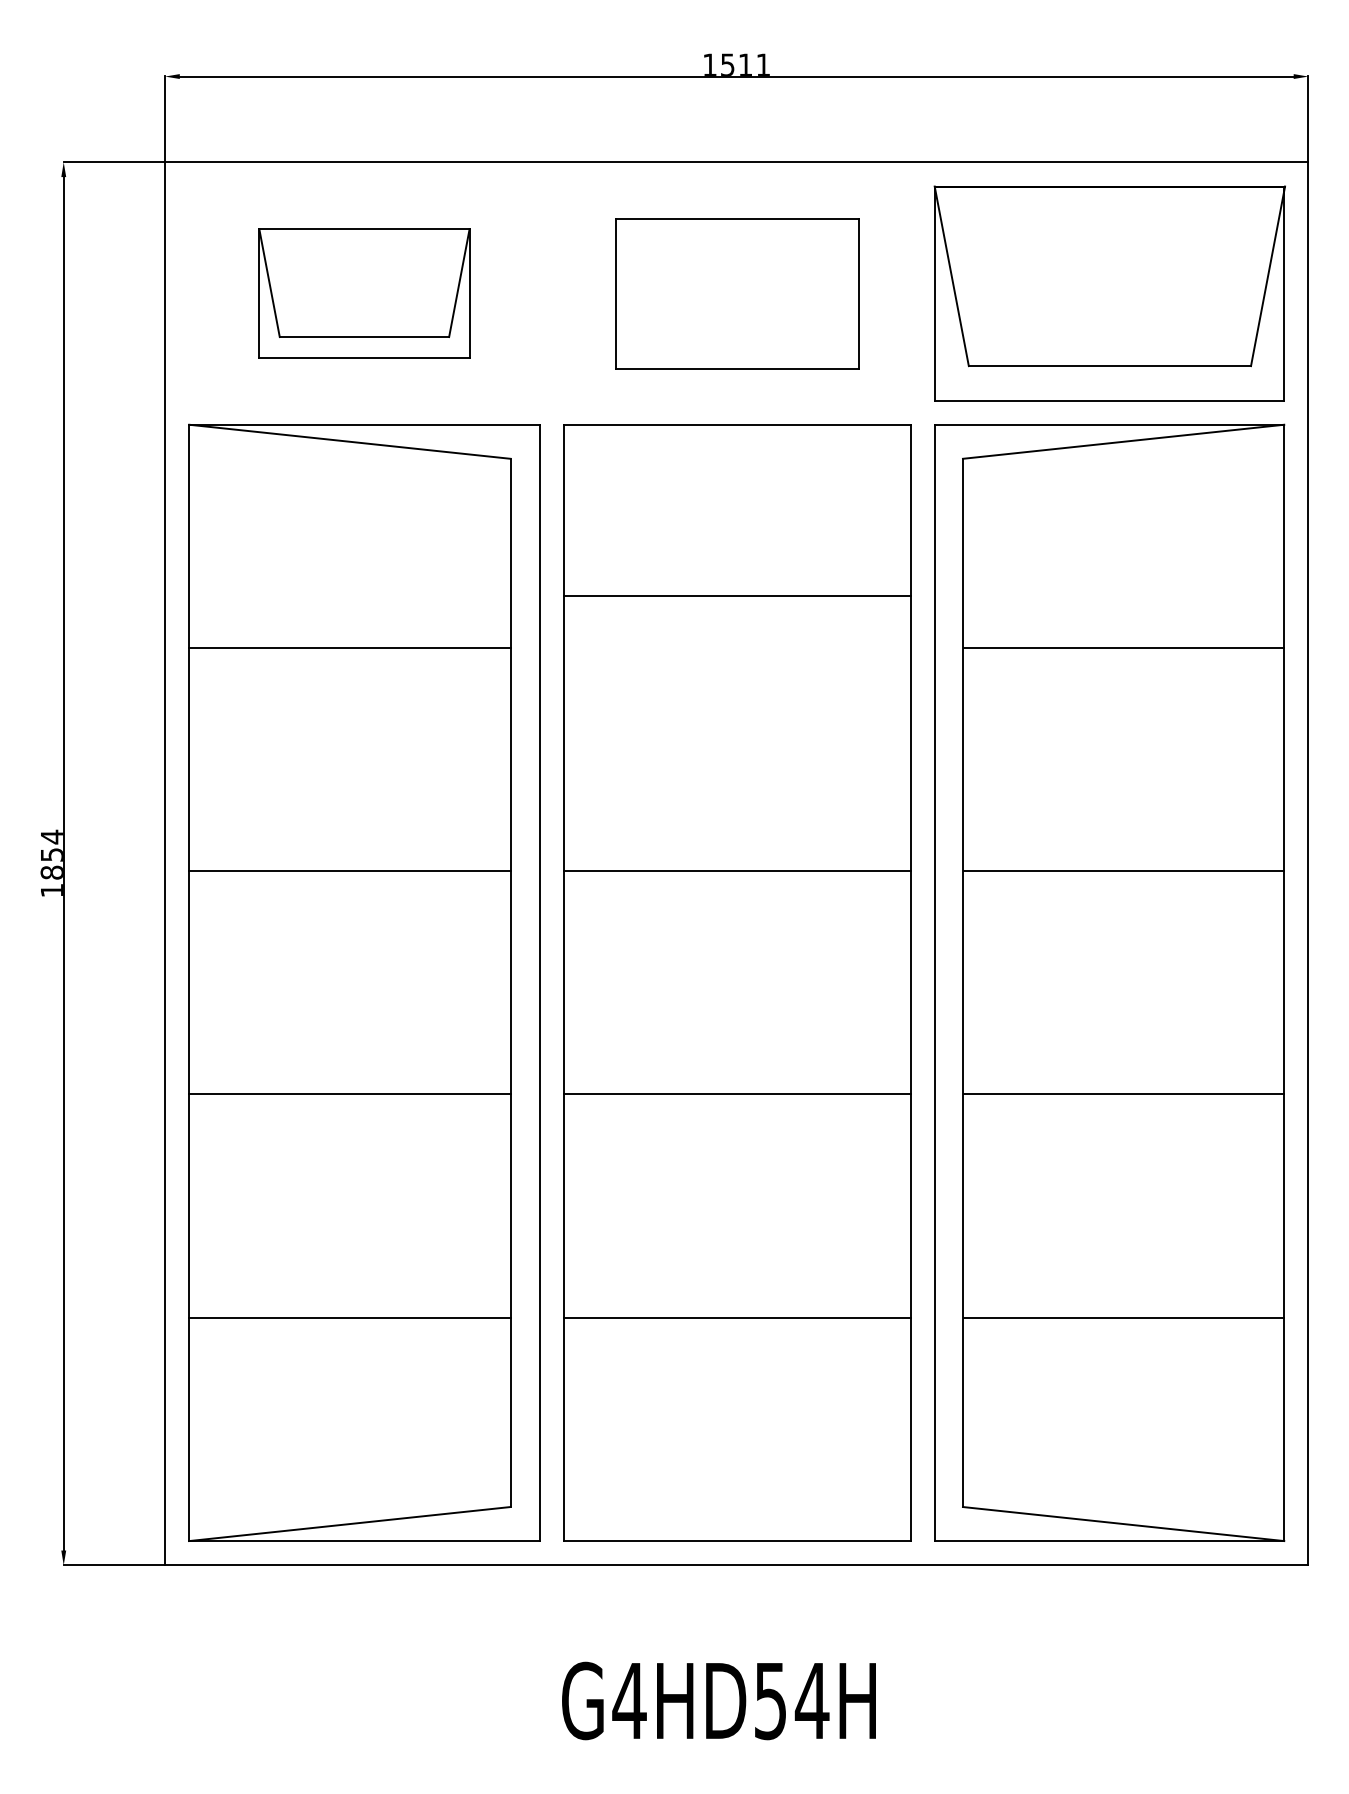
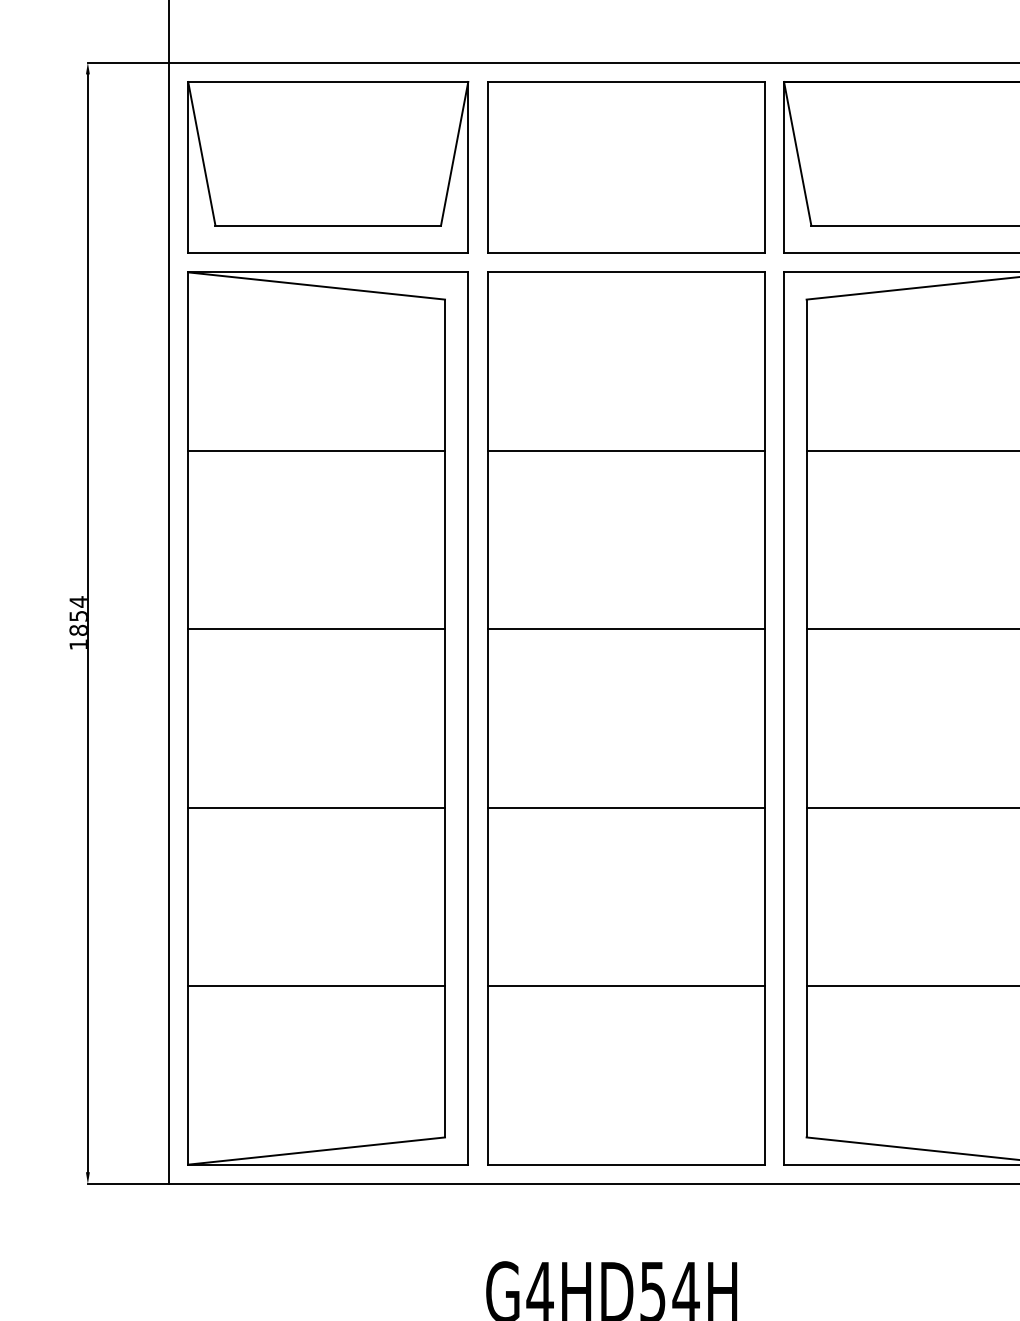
part: (364, 293) -> (328, 167), size x1.67
part: (737, 293) -> (626, 167), size x1.43
line: (736, 595) -> (625, 450), moved

